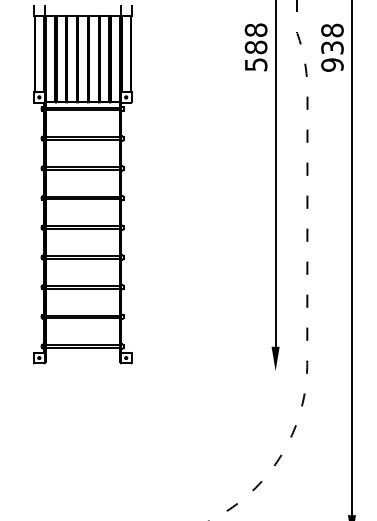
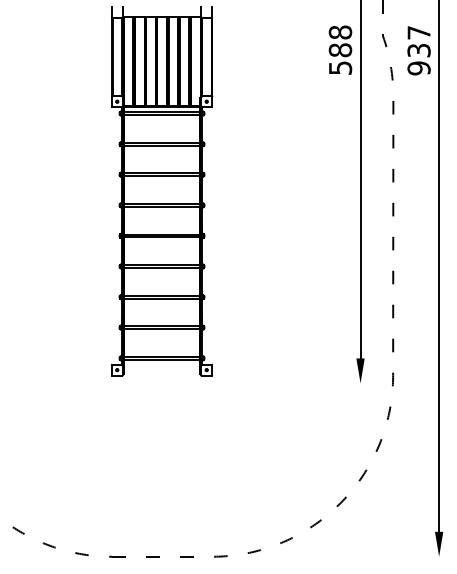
text: (331, 30) -> (418, 32), 938 -> 937

